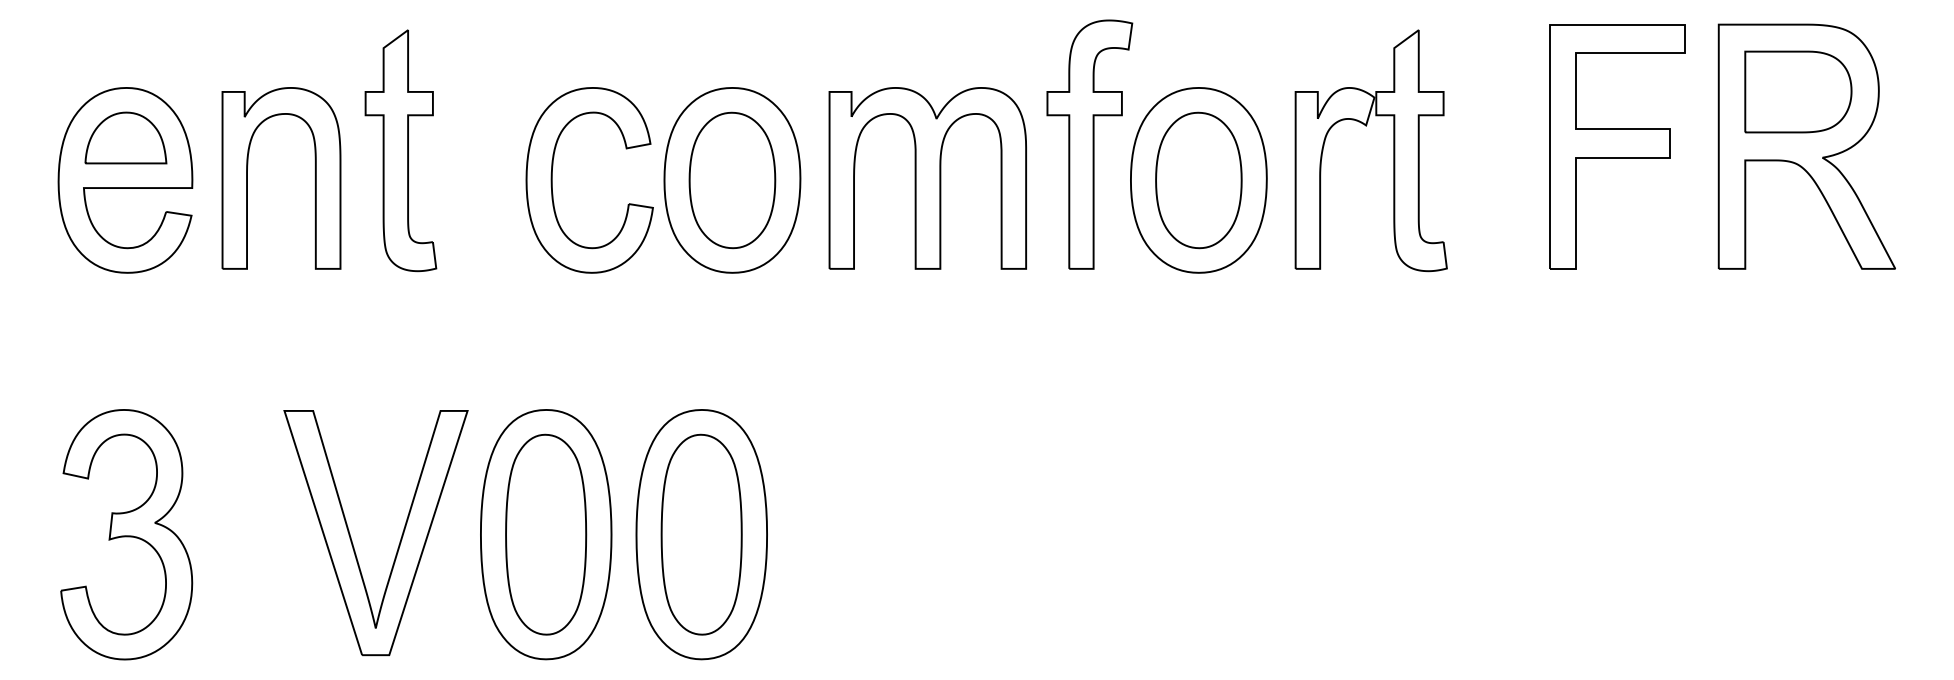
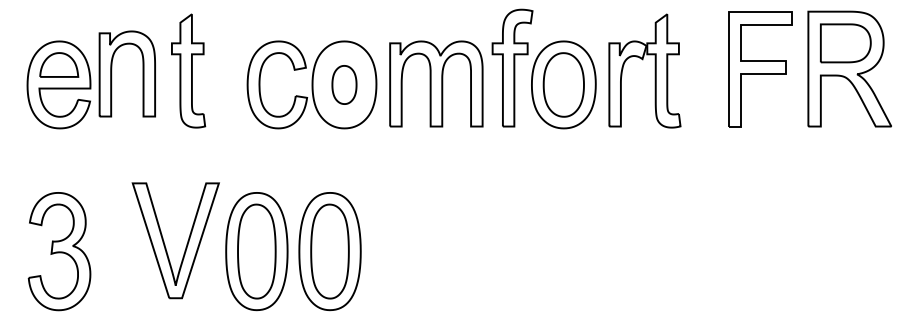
part: (249, 177) -> (112, 73), moved
part: (732, 179) -> (344, 84), size x0.6
part: (354, 540) -> (165, 244), moved

